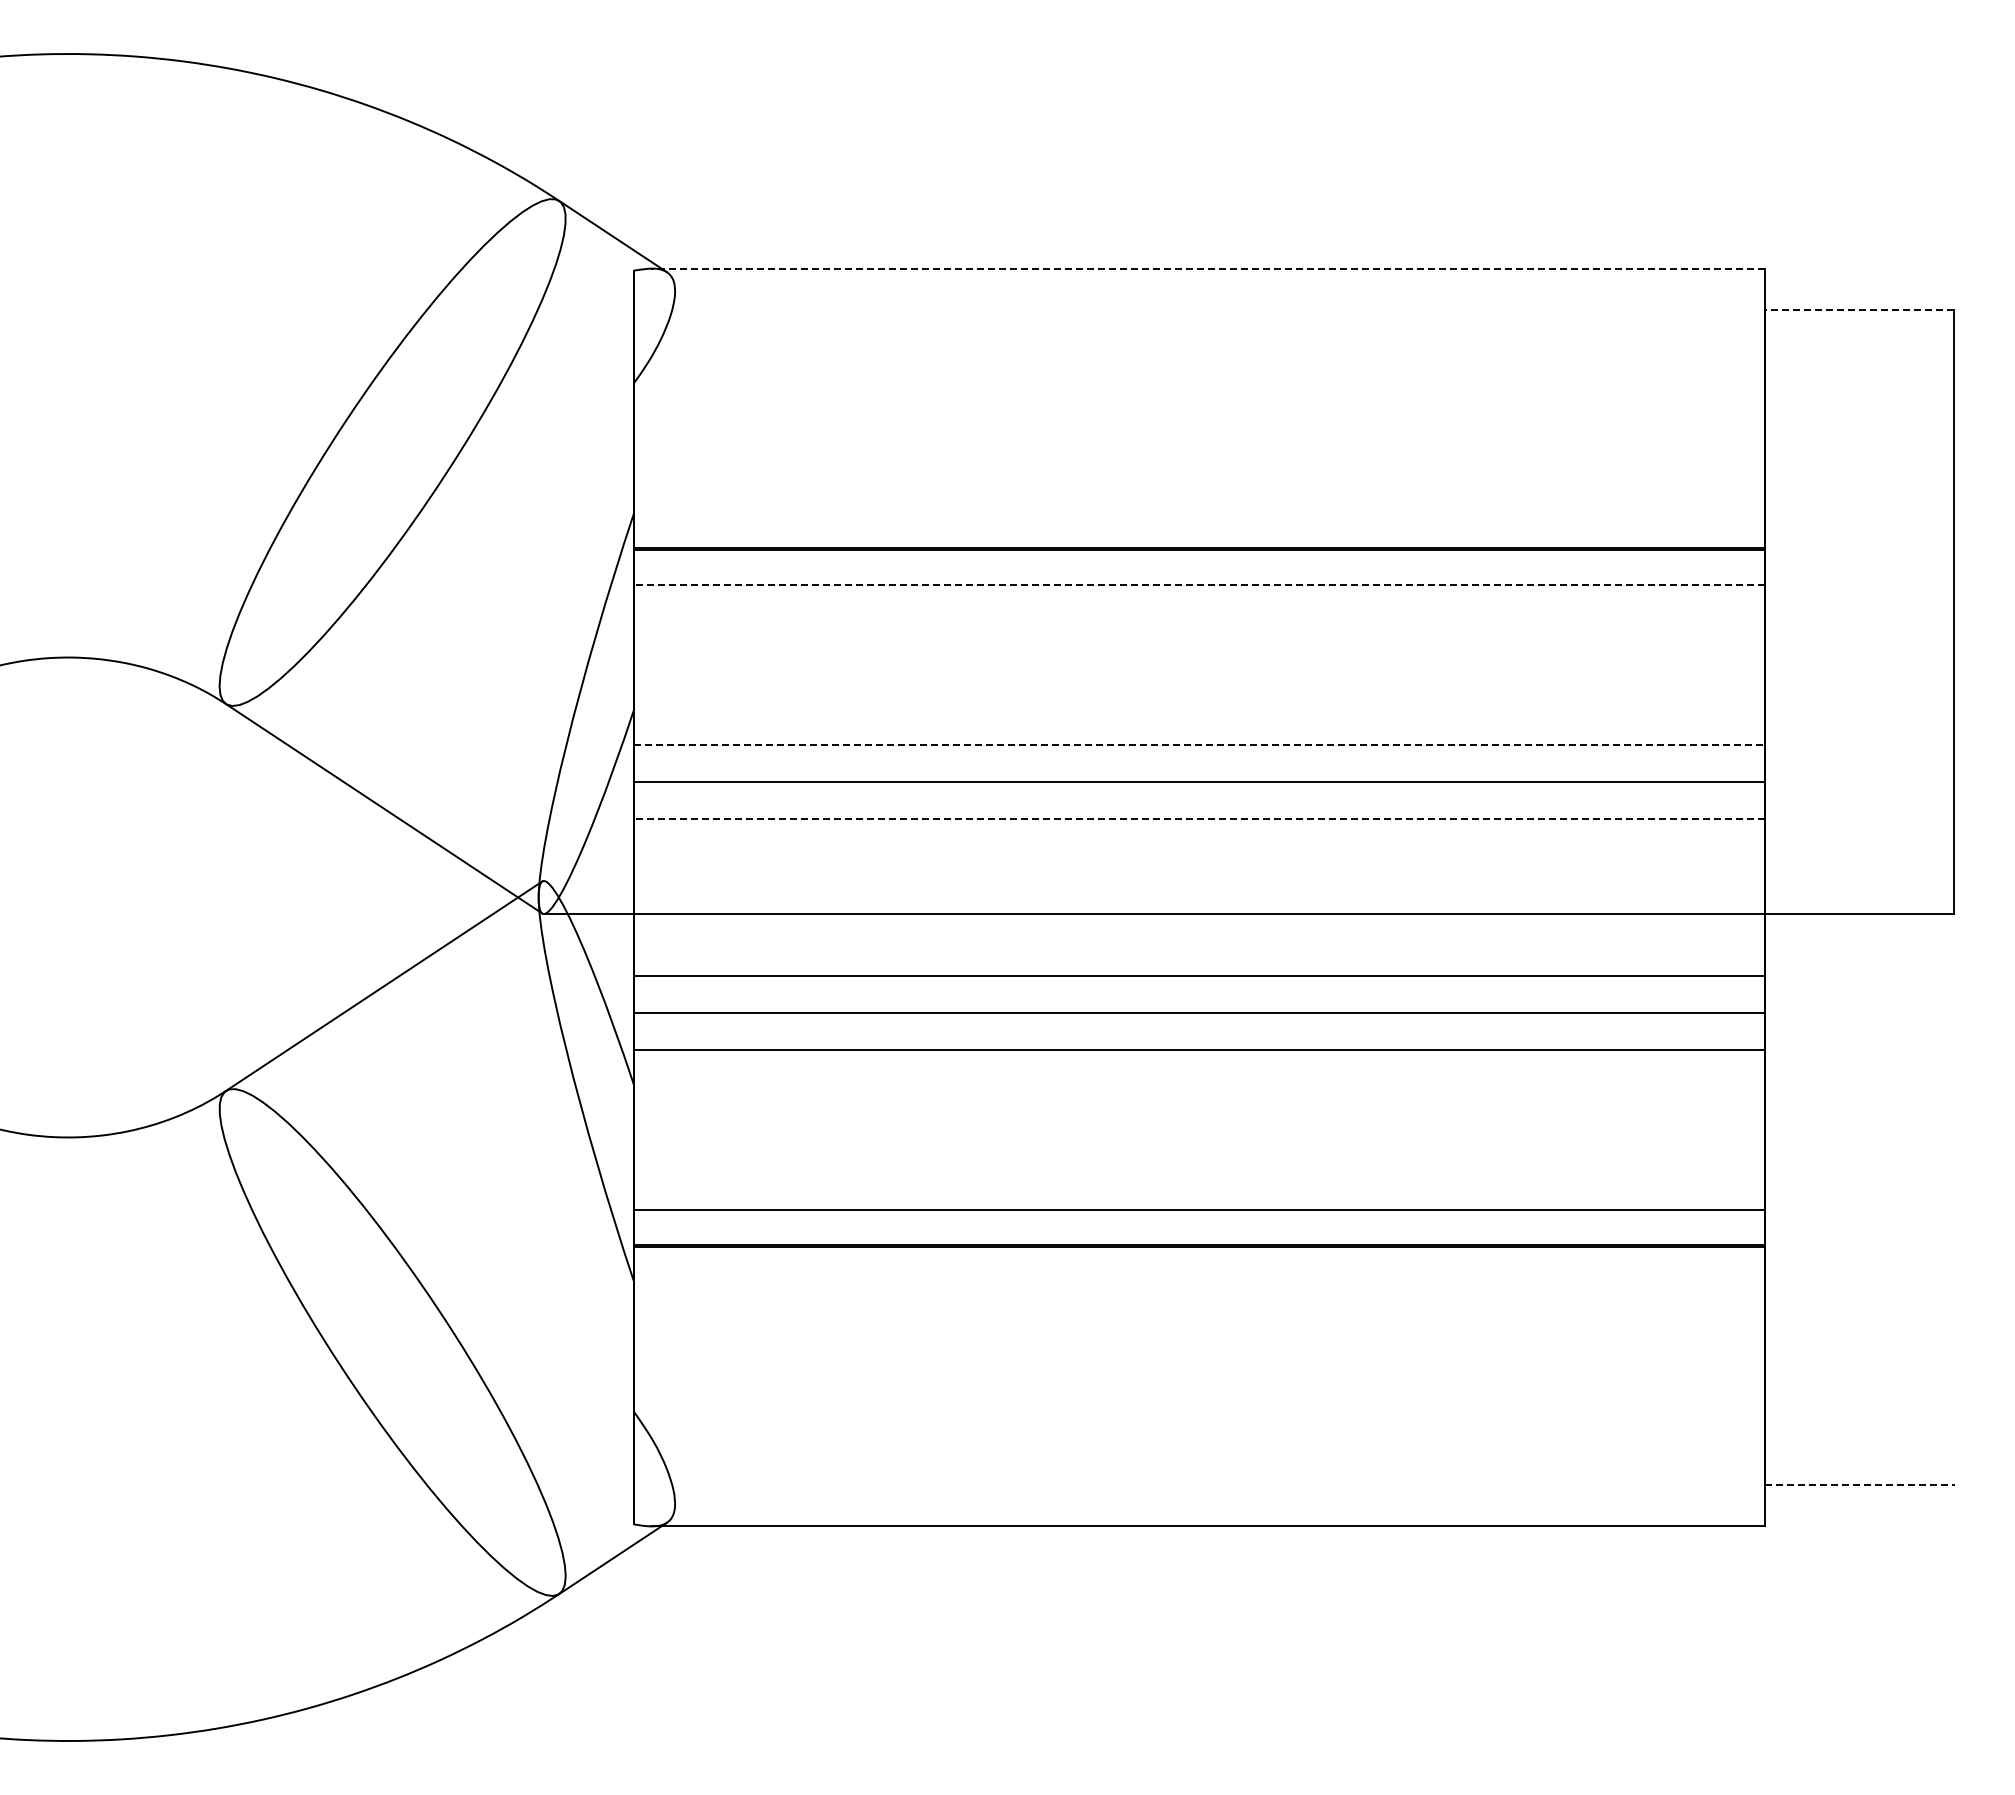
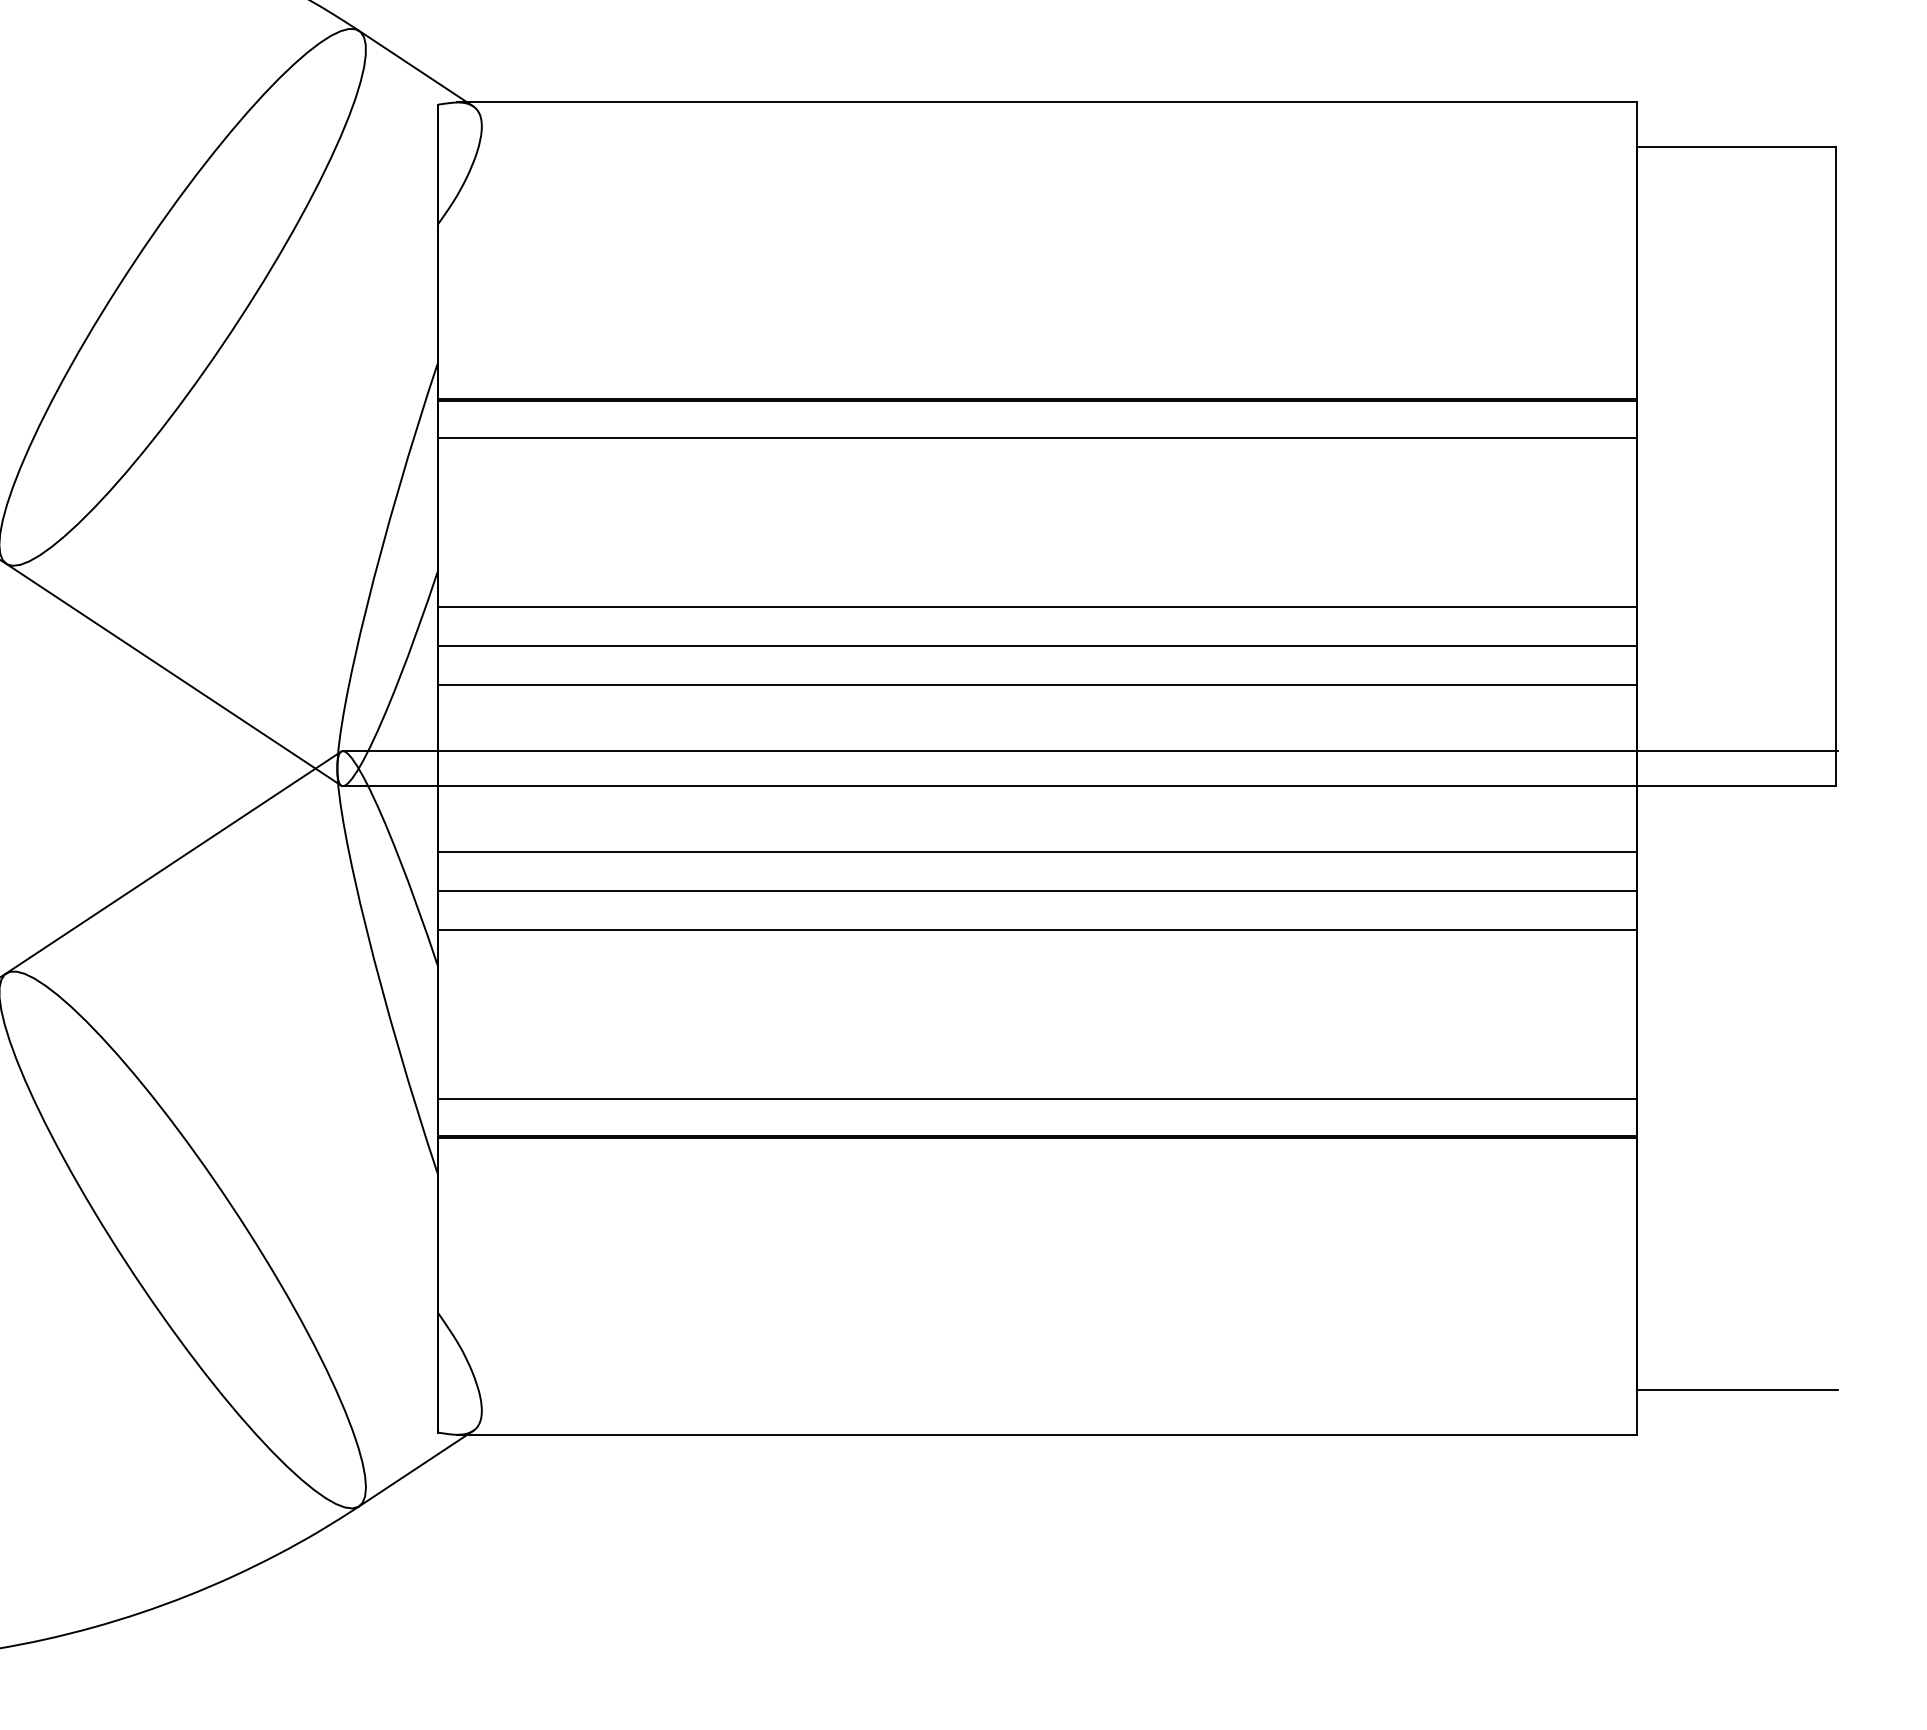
line: (1208, 268) -> (1046, 102), dashed -> solid
line: (1859, 310) -> (1736, 146), dashed -> solid
line: (1199, 585) -> (1037, 438), dashed -> solid
line: (1199, 745) -> (1037, 607), dashed -> solid
line: (1199, 818) -> (1037, 684), dashed -> solid
line: (1249, 881) -> (1090, 751), added
line: (1860, 1484) -> (1737, 1390), dashed -> solid

